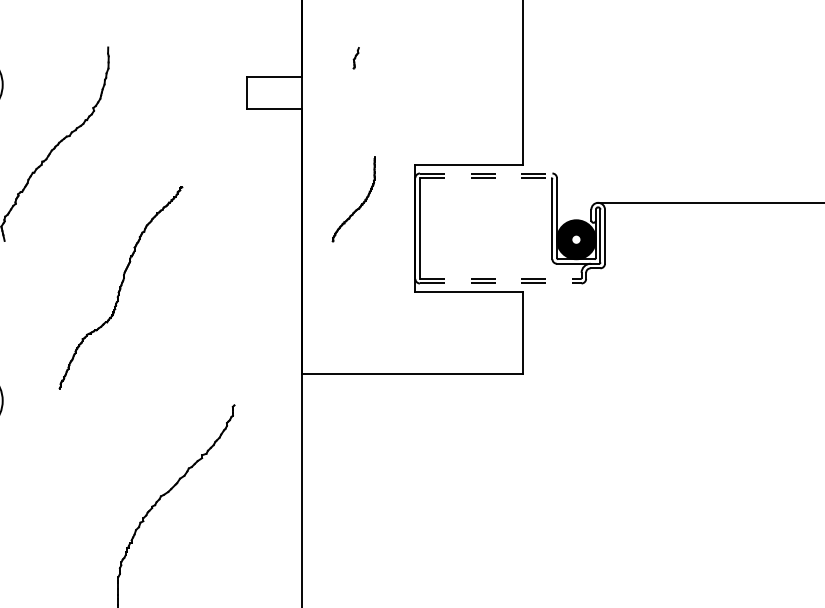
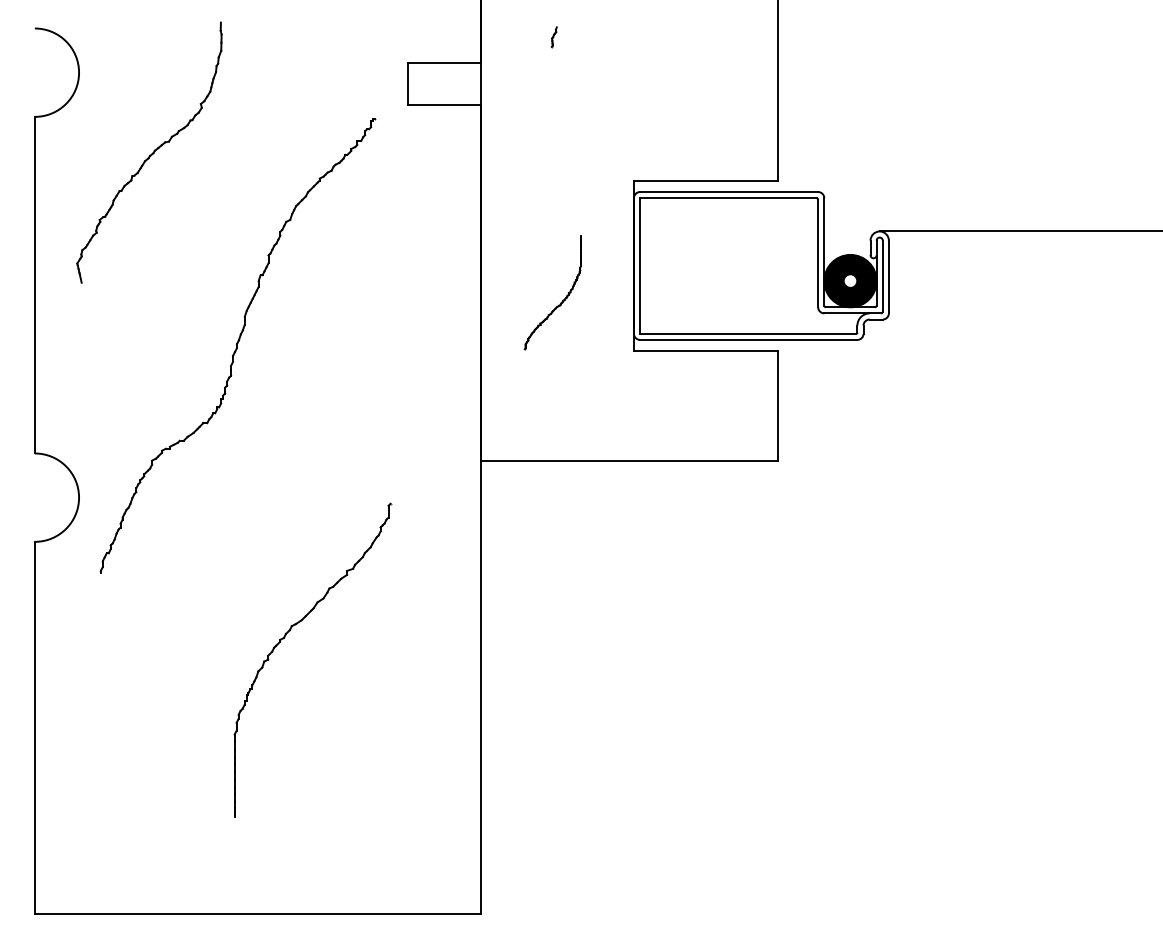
part: (355, 58) -> (553, 37), size x0.71
line: (486, 173) -> (729, 192), dashed -> solid
line: (485, 178) -> (728, 198), dashed -> solid
part: (360, 205) -> (561, 301), moved
line: (500, 278) -> (748, 333), dashed -> solid
line: (500, 283) -> (748, 339), dashed -> solid
part: (120, 287) -> (237, 345), size x1.67

